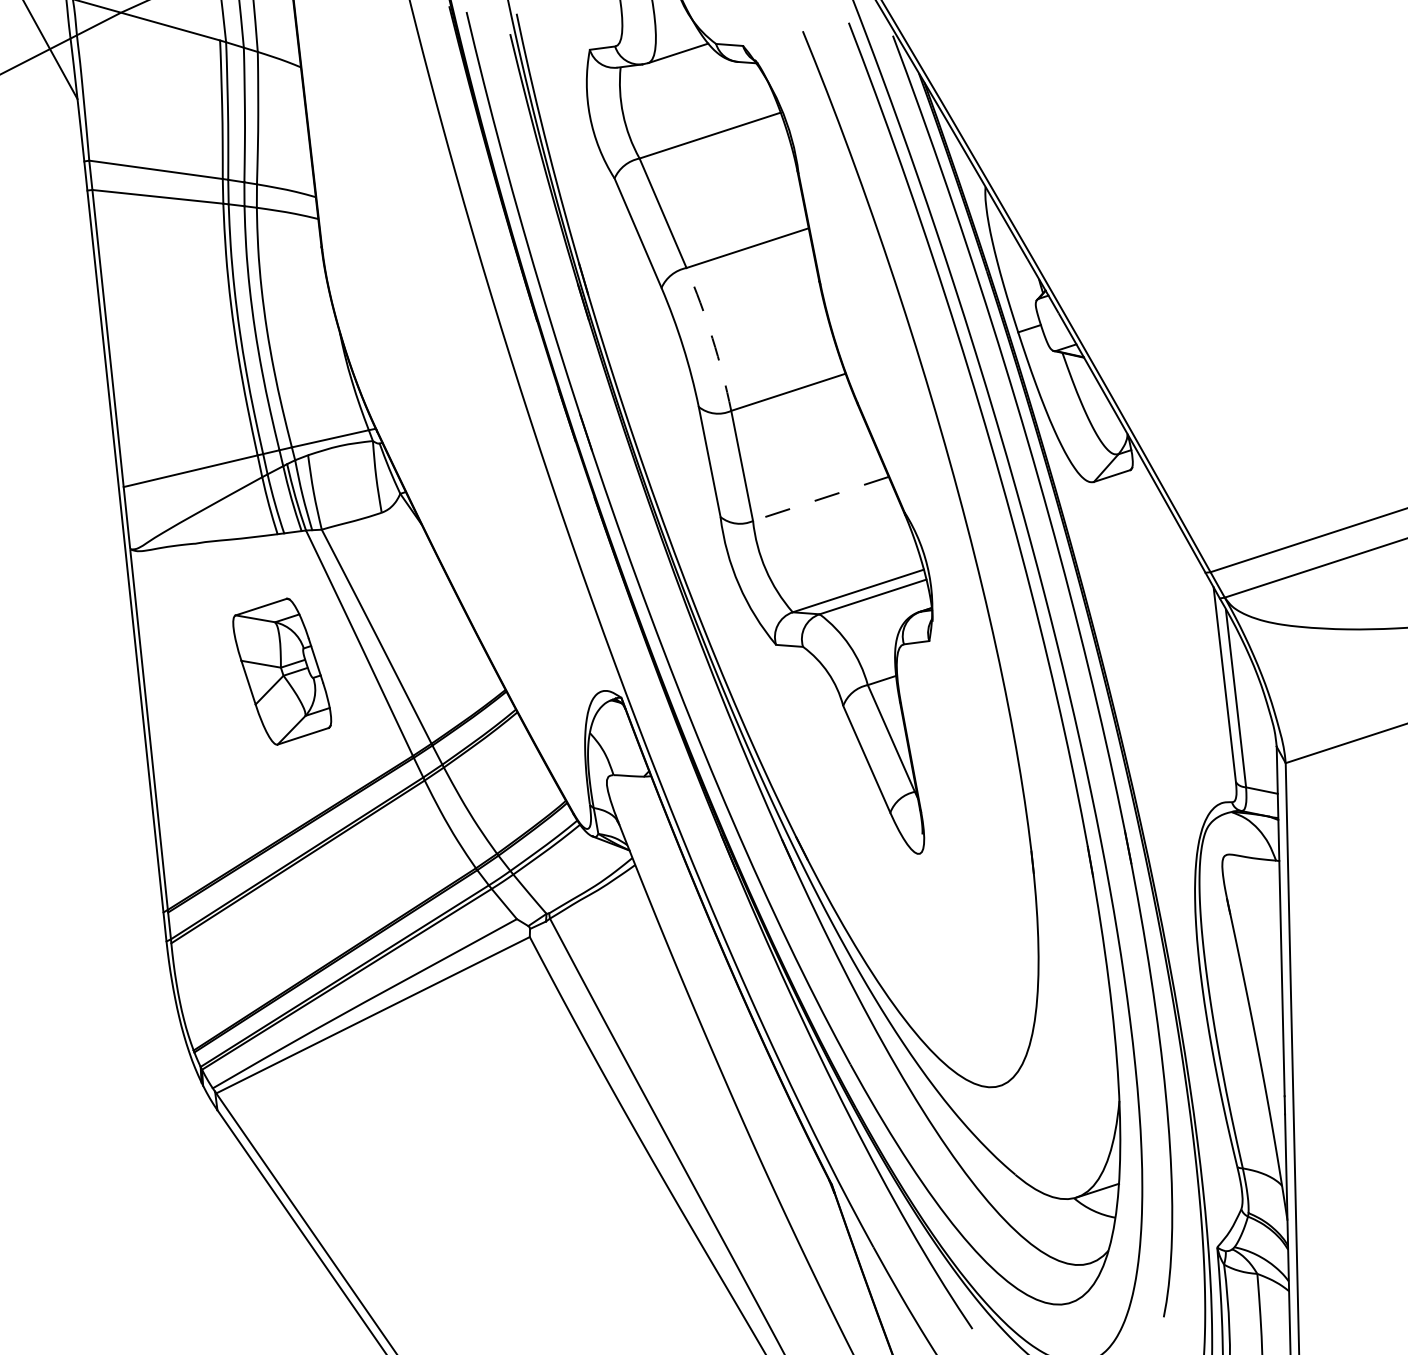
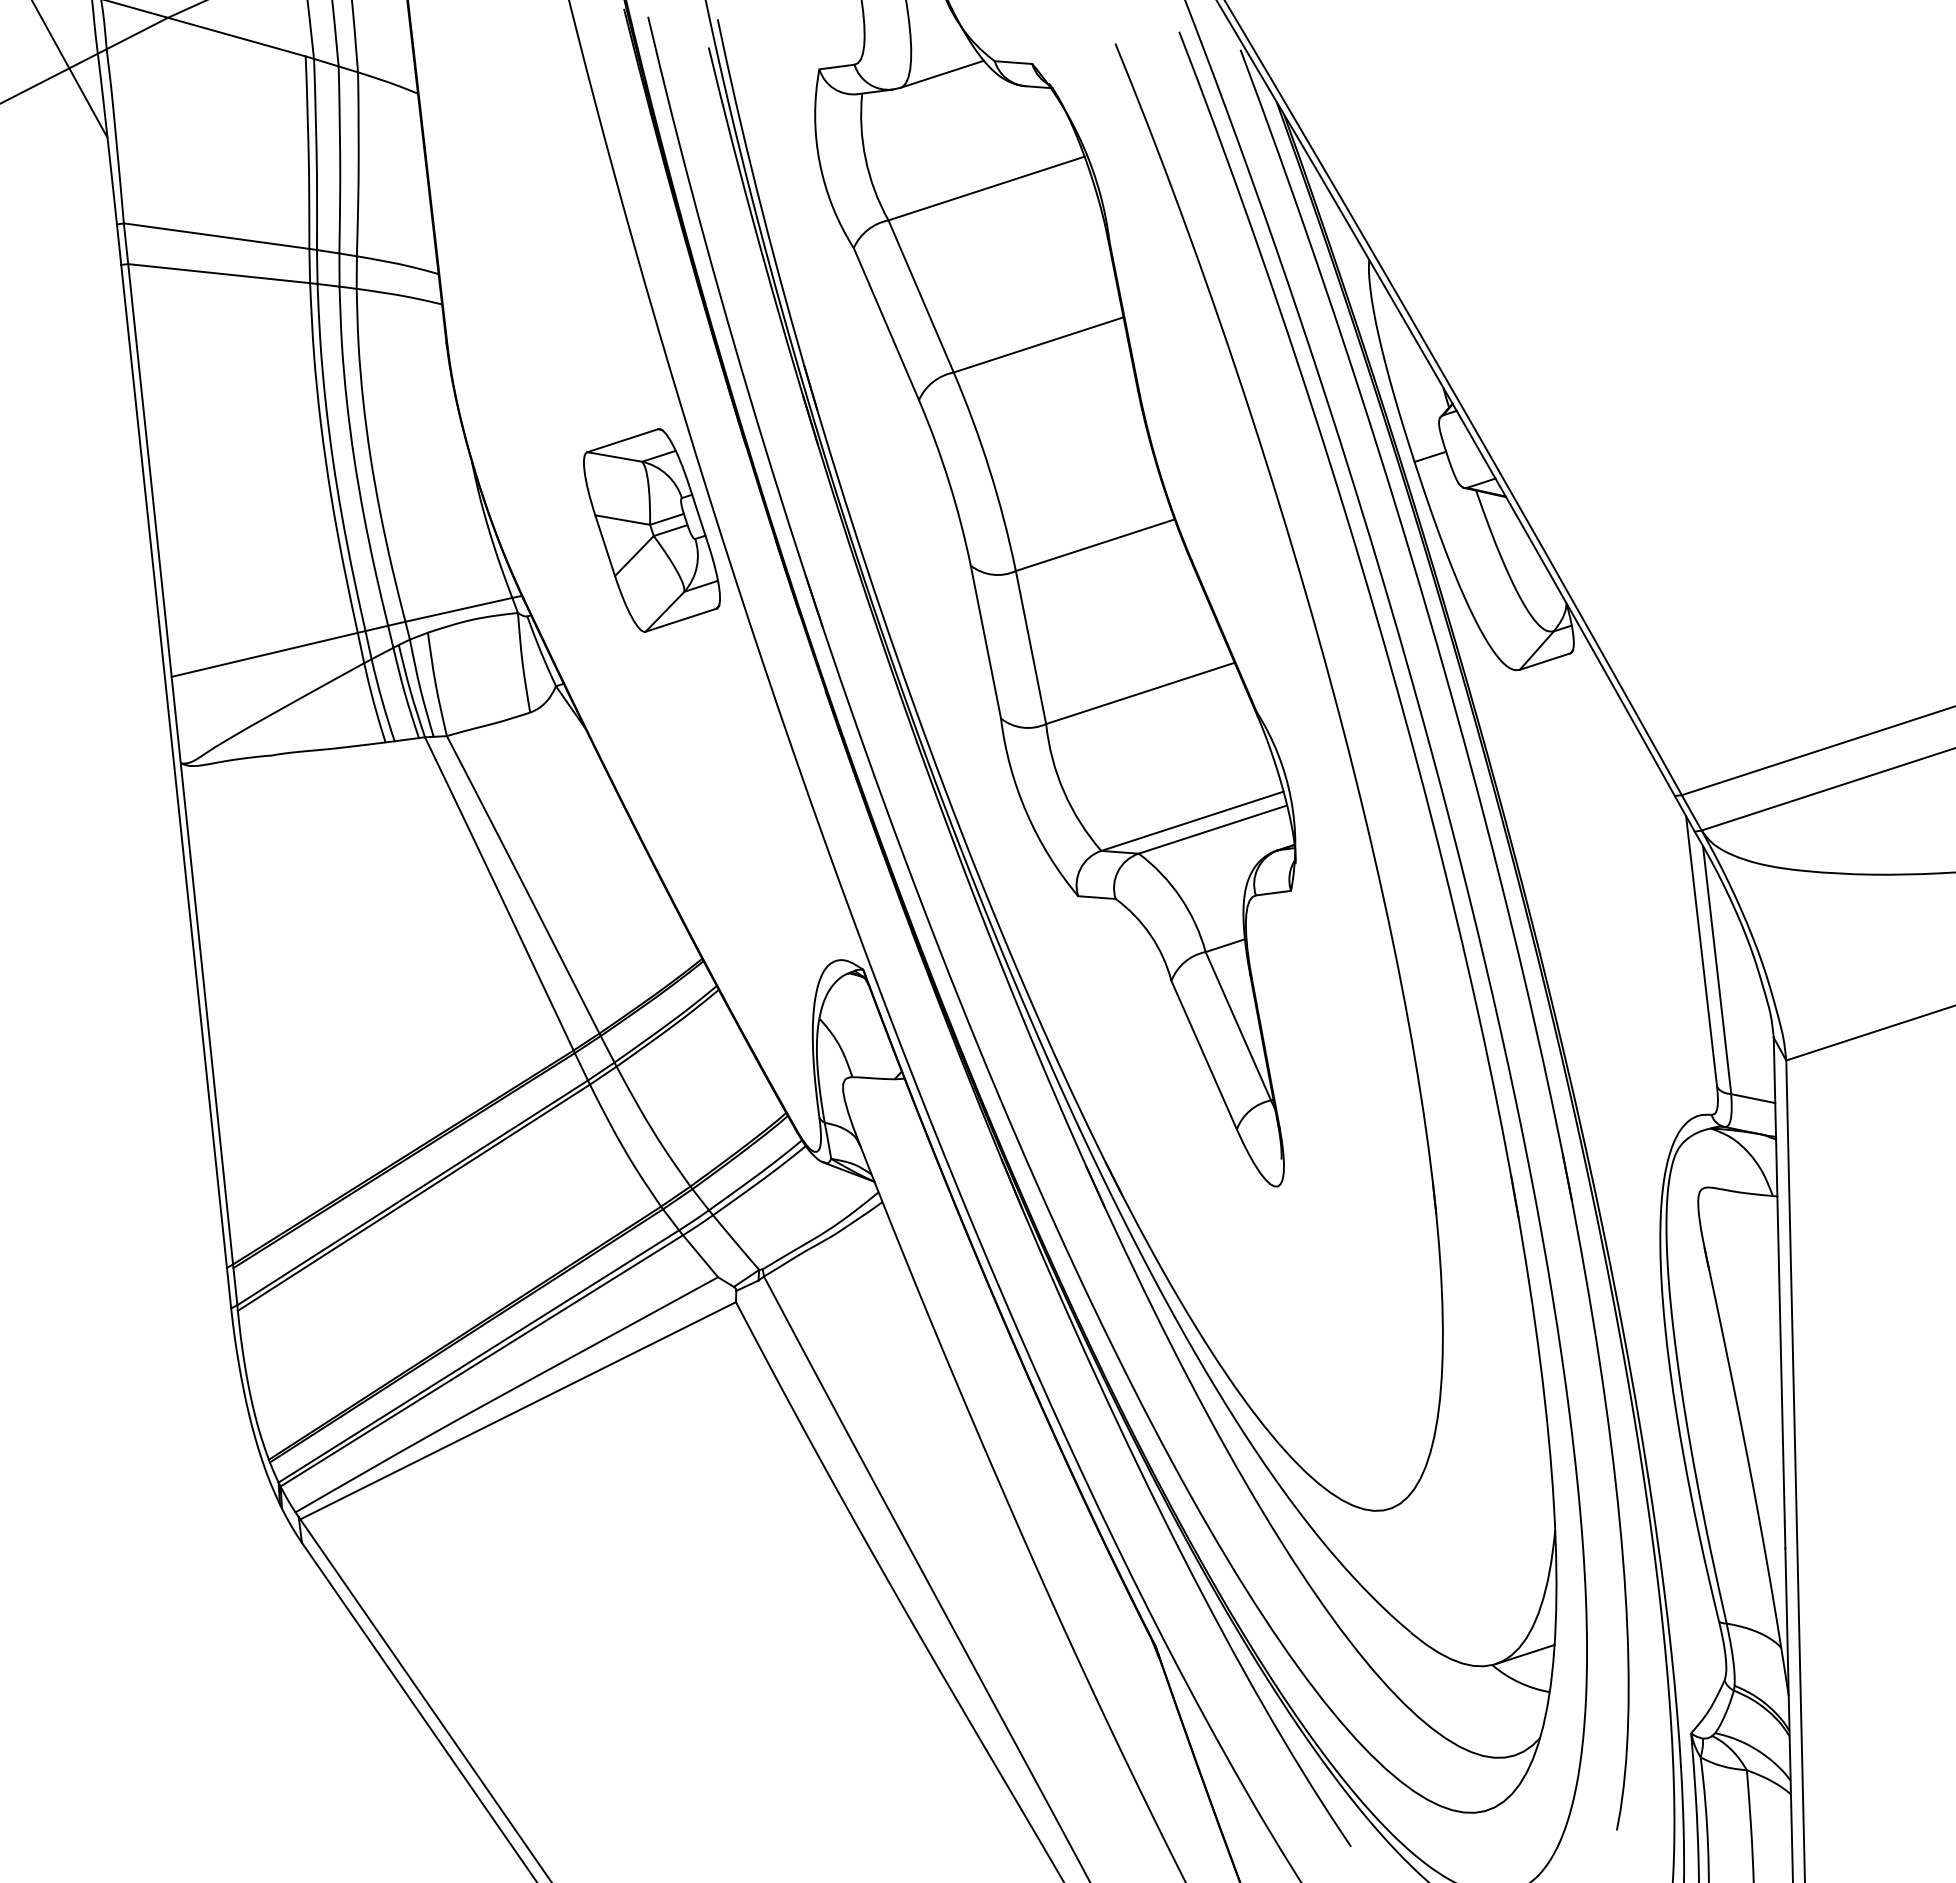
arc: (712, 338) -> (989, 470), dashed -> solid
line: (820, 499) -> (1139, 693), dashed -> solid
part: (281, 671) -> (651, 530), moved

